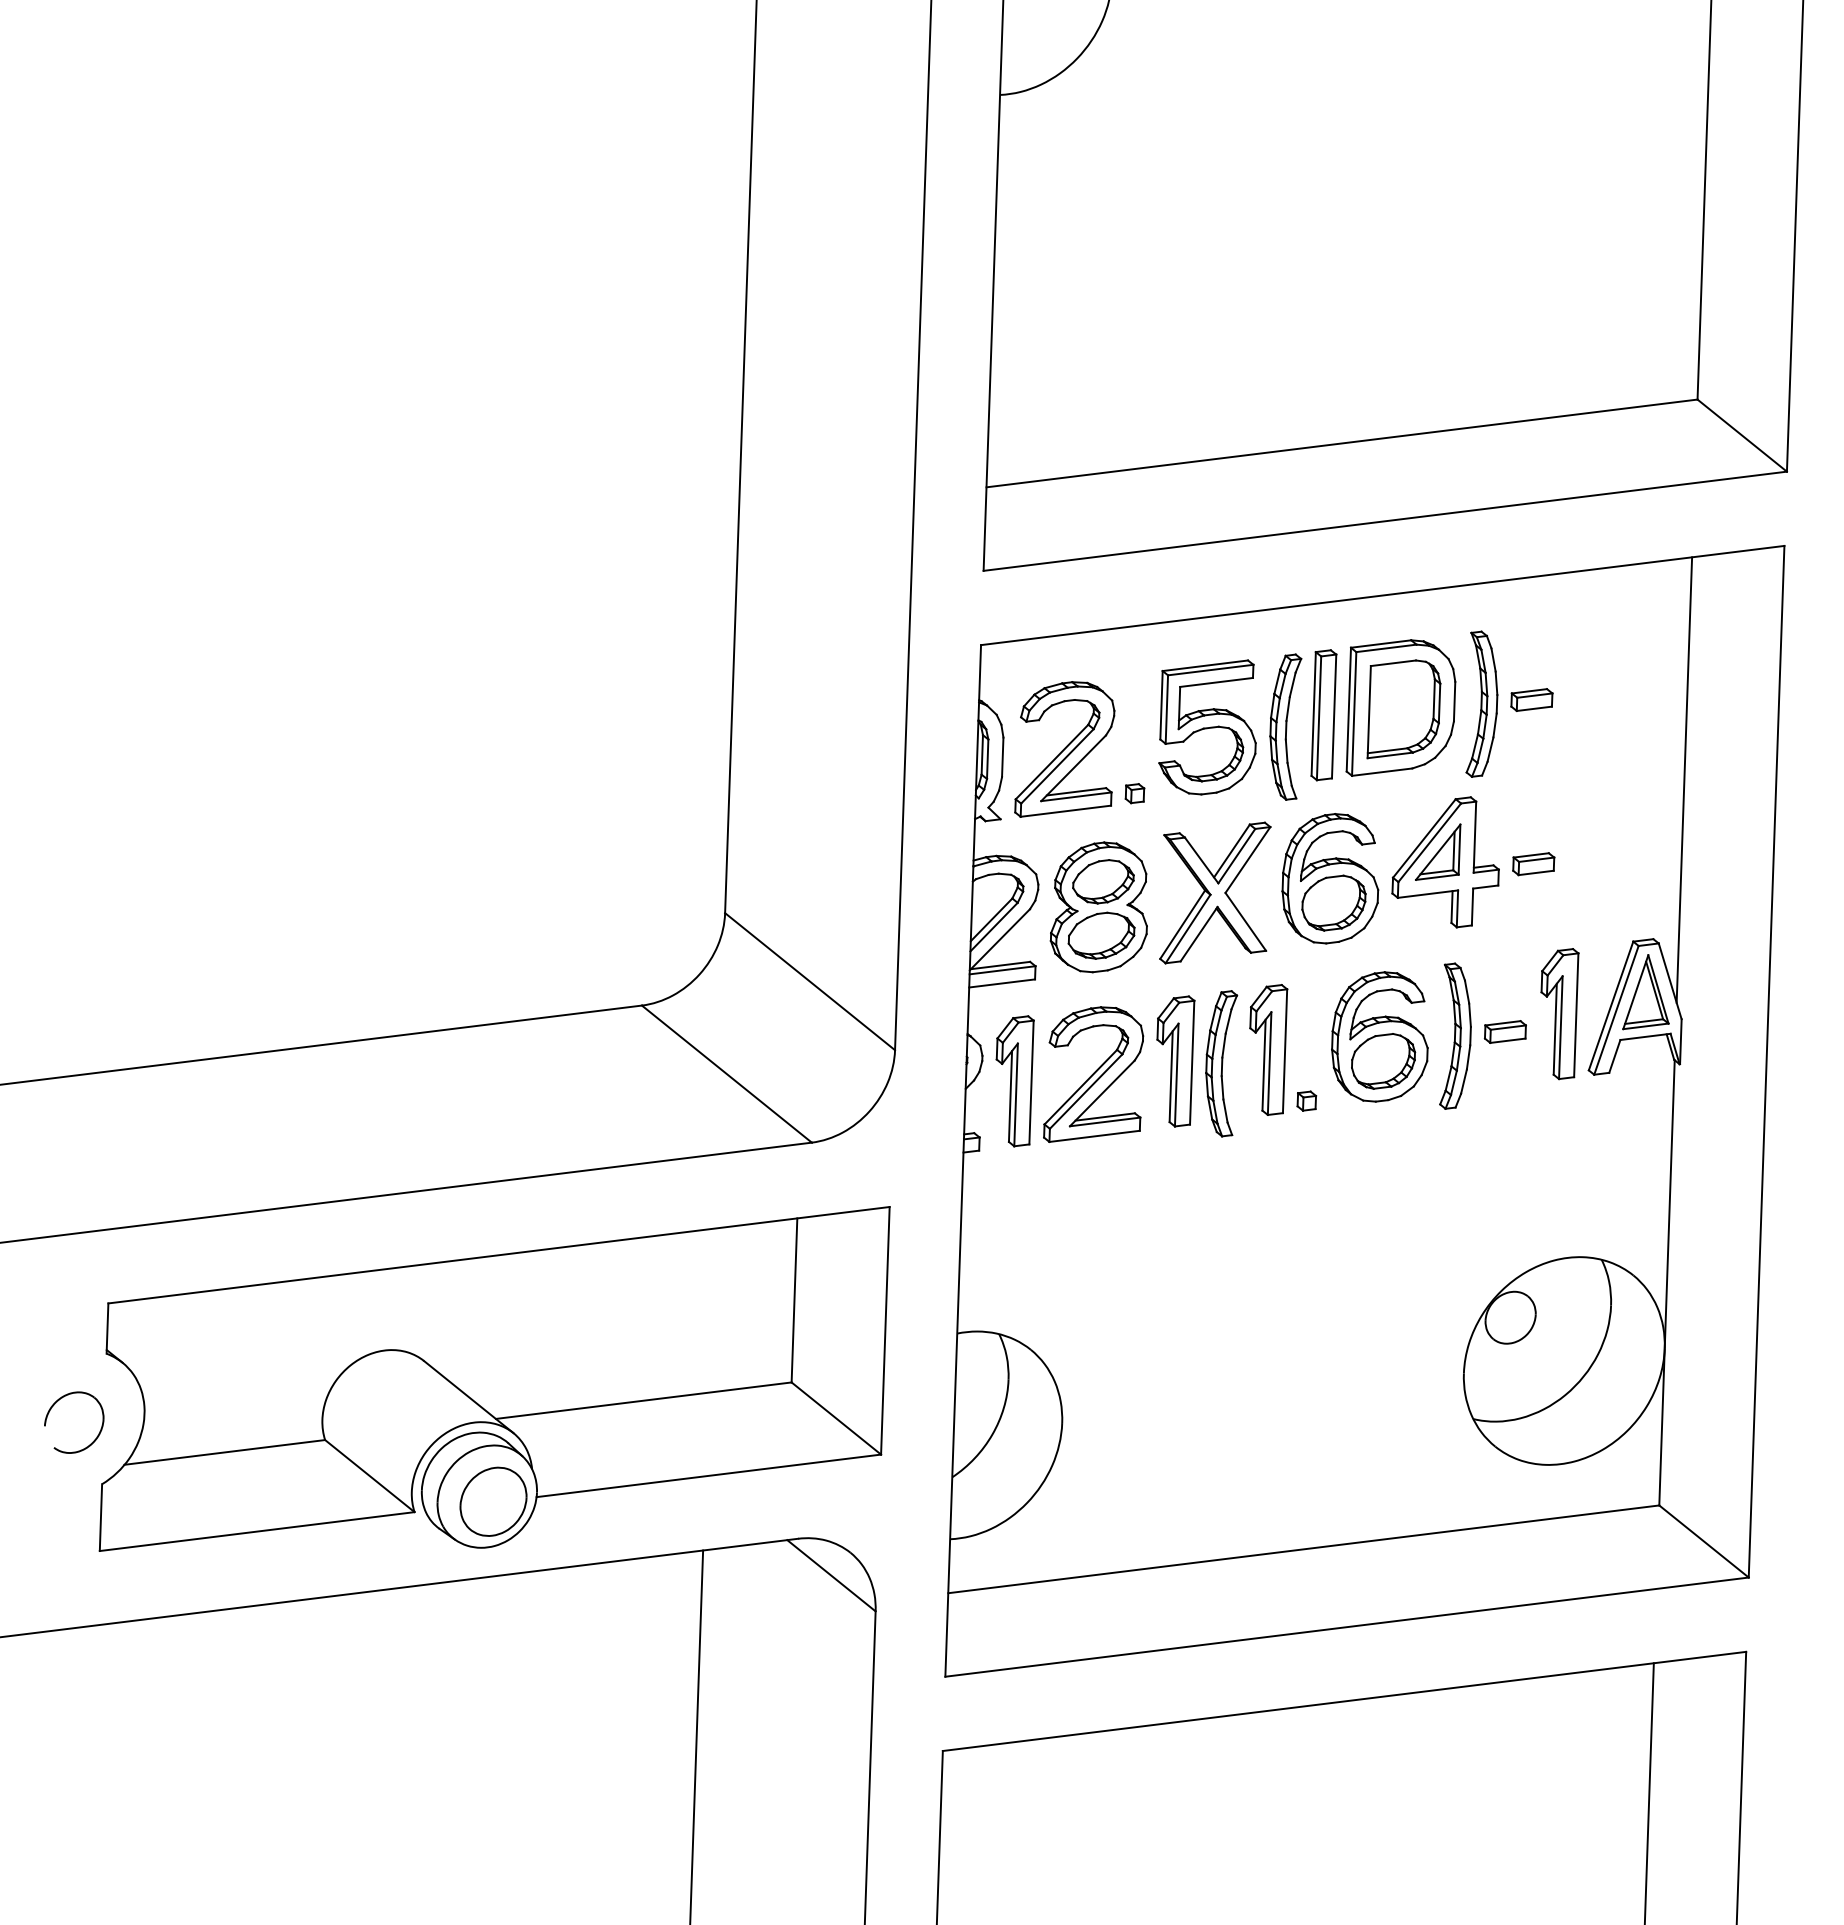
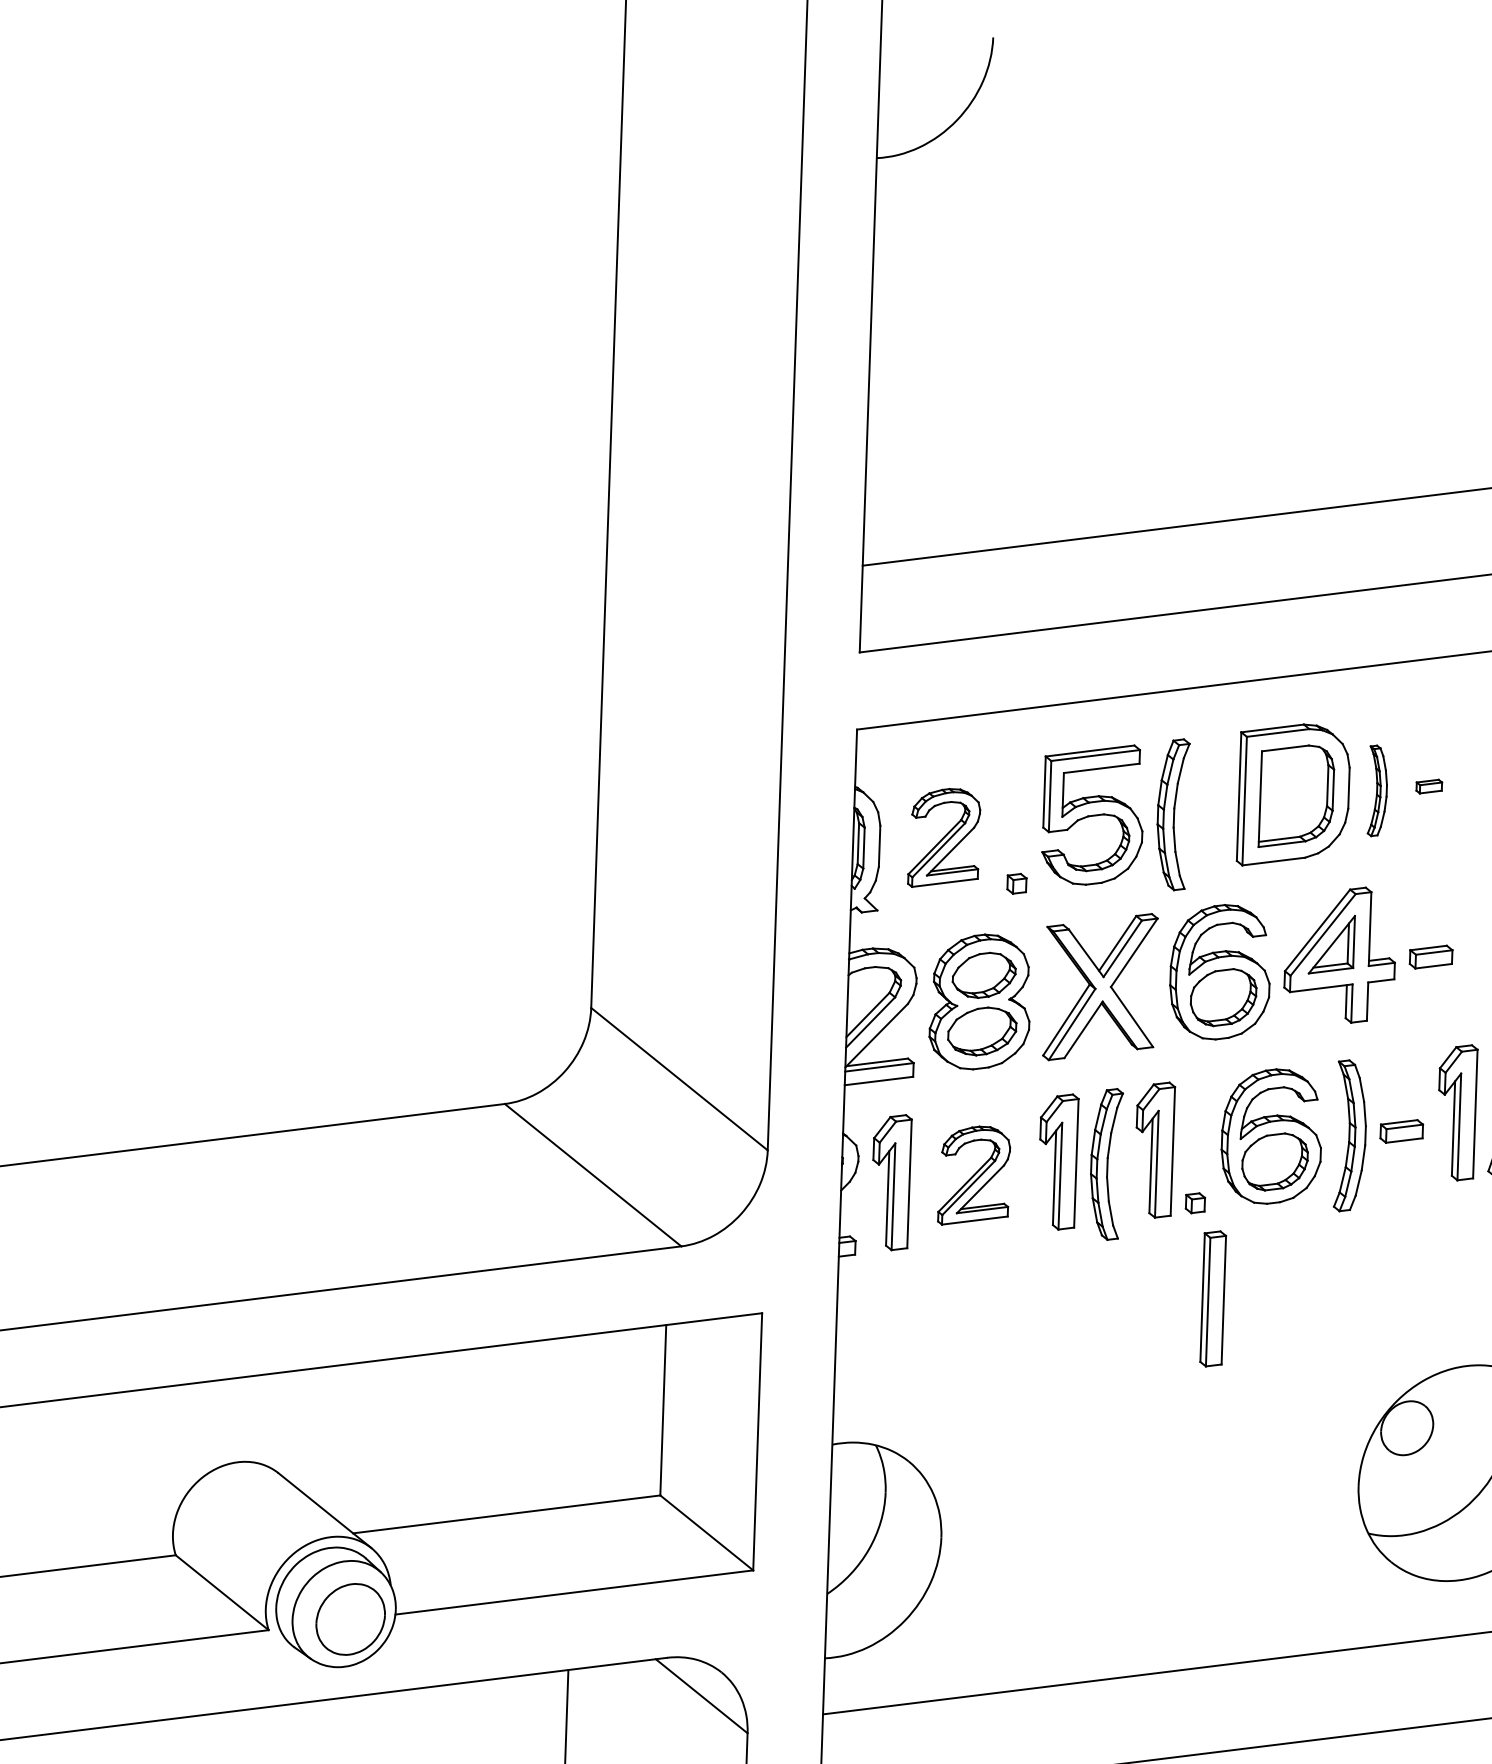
part: (1531, 699) -> (1428, 786), size x0.6
part: (1481, 703) -> (1376, 790), size x0.6
part: (1323, 715) -> (1212, 1299), moved
part: (1064, 749) -> (943, 838), size x0.7
part: (1093, 1074) -> (973, 1175), size x0.7

